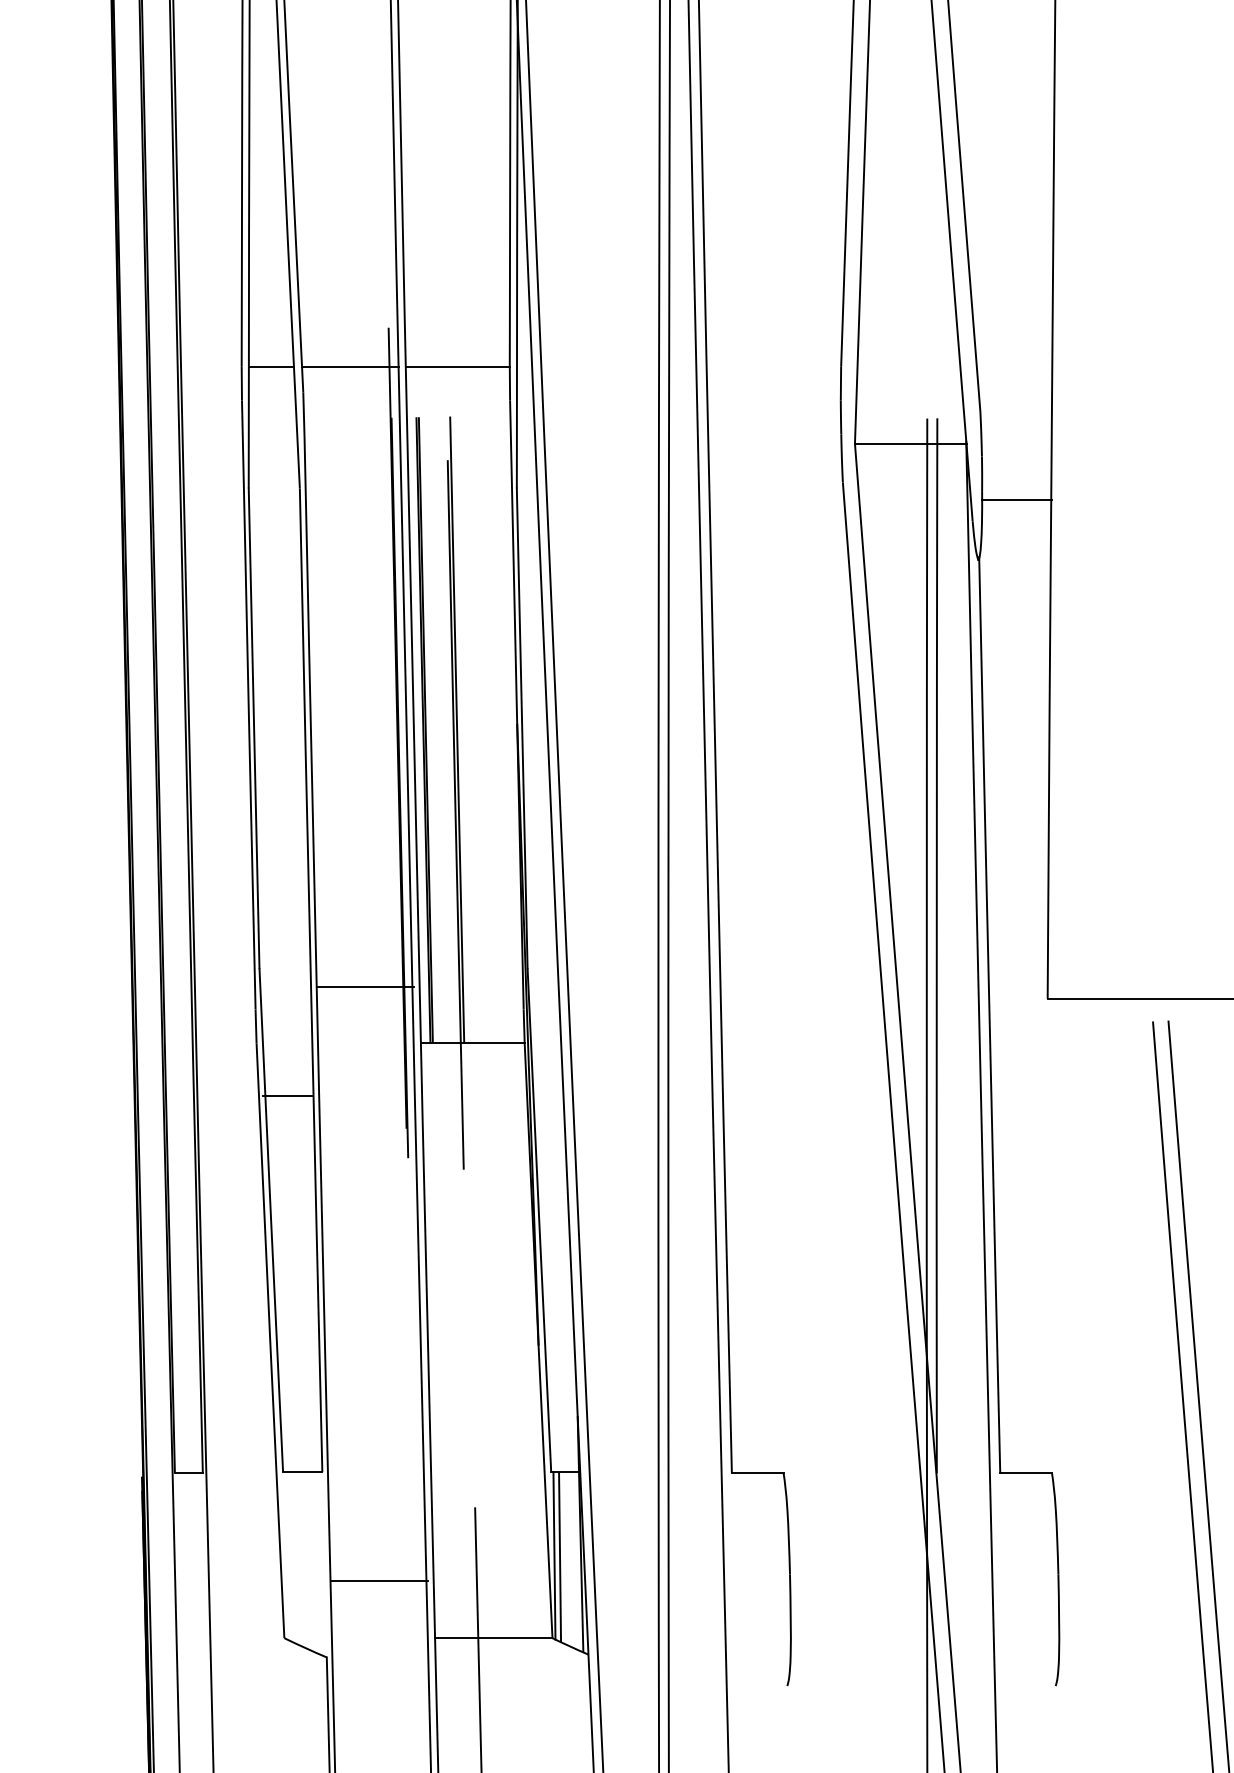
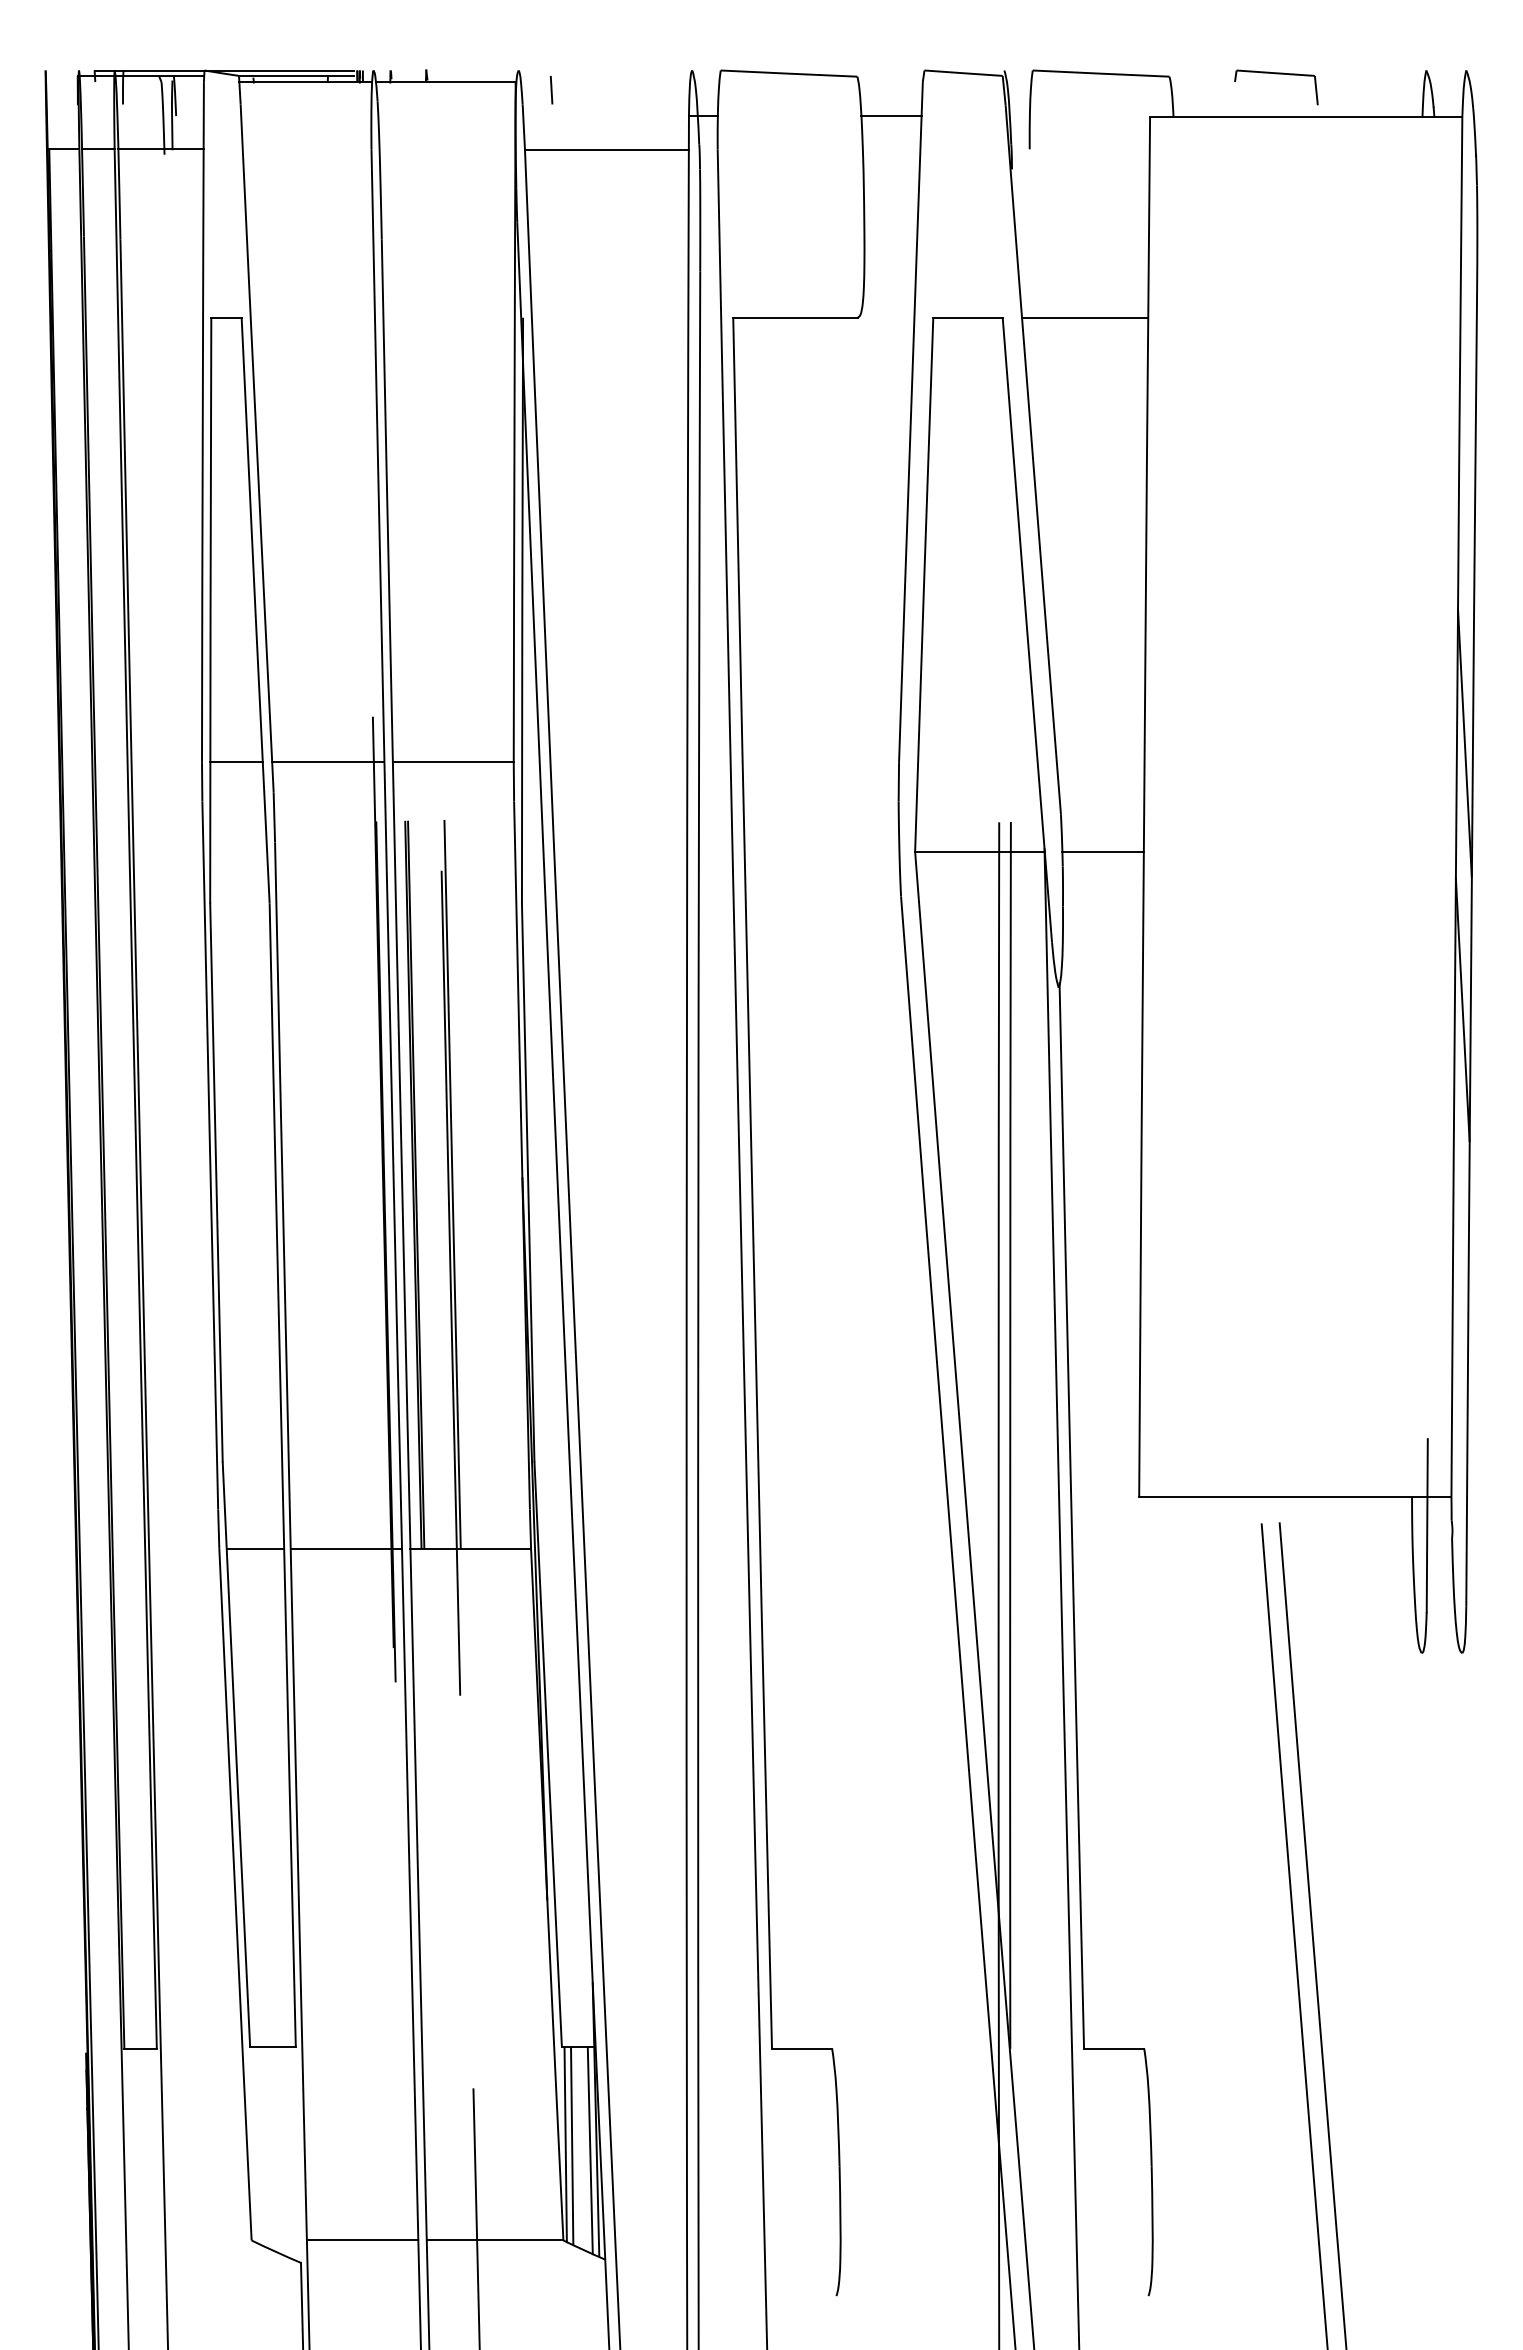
line: (1016, 499) -> (1102, 851), moved
line: (365, 986) -> (345, 1548), moved
line: (287, 1095) -> (255, 1548), moved
line: (574, 1560) -> (589, 2150), added
line: (379, 1580) -> (362, 2240), moved

